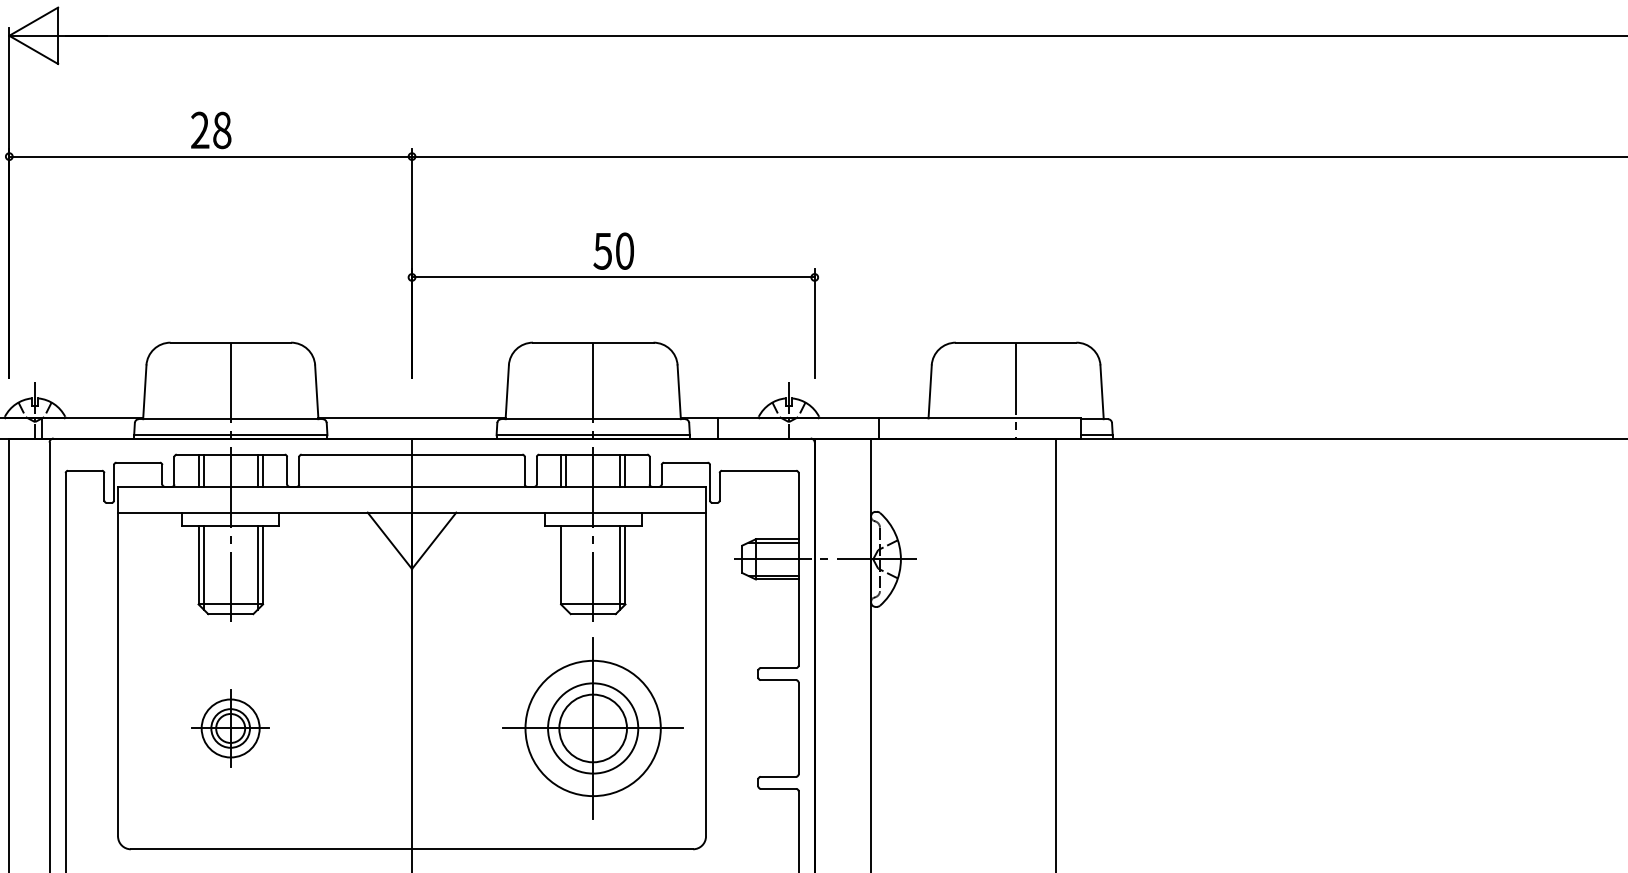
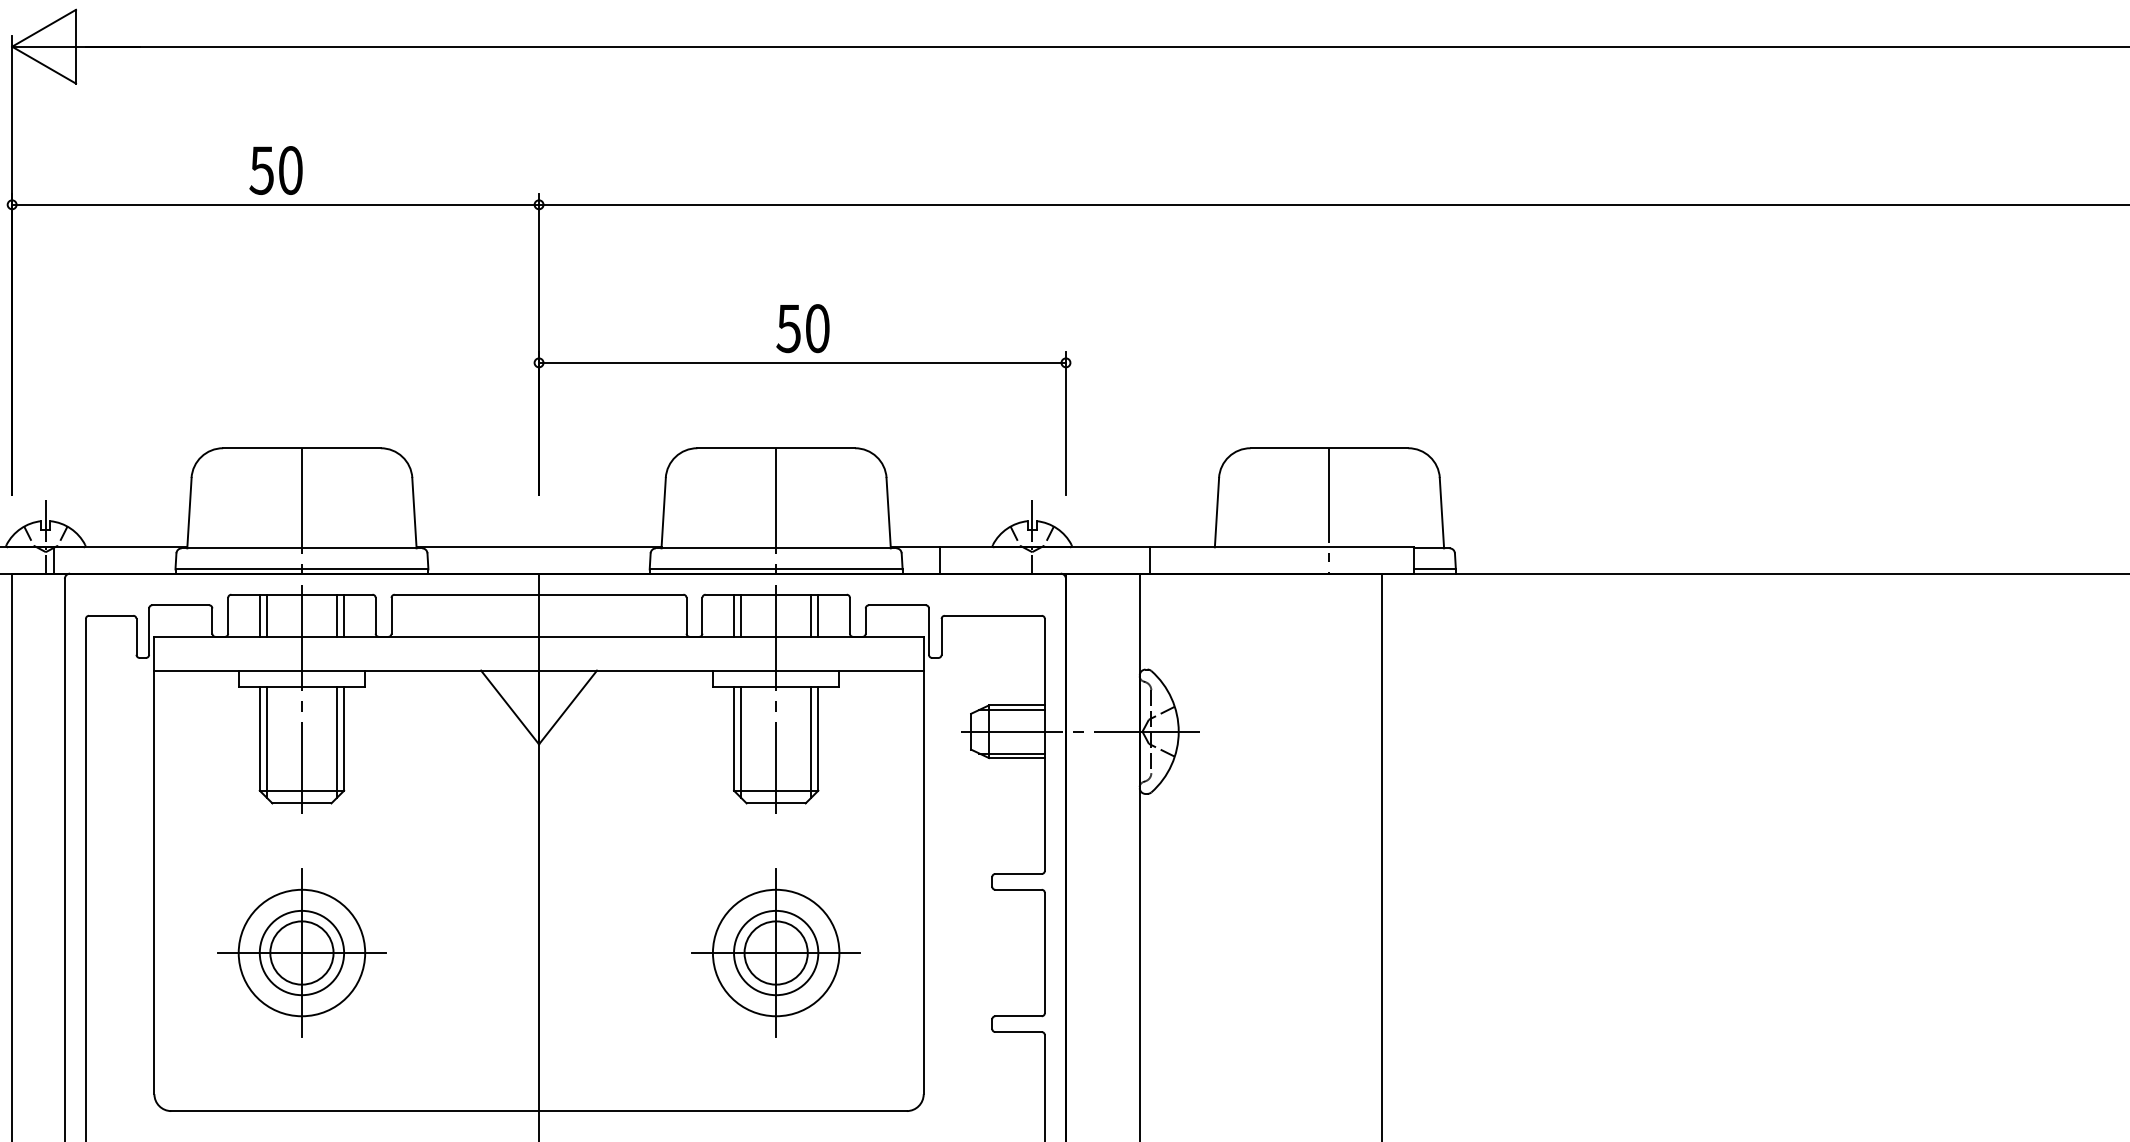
text: (210, 130) -> (275, 170), 28 -> 50
line: (566, 567) -> (741, 742), added
part: (230, 728) -> (301, 953), size x1.67
part: (593, 728) -> (776, 953), size x0.71

